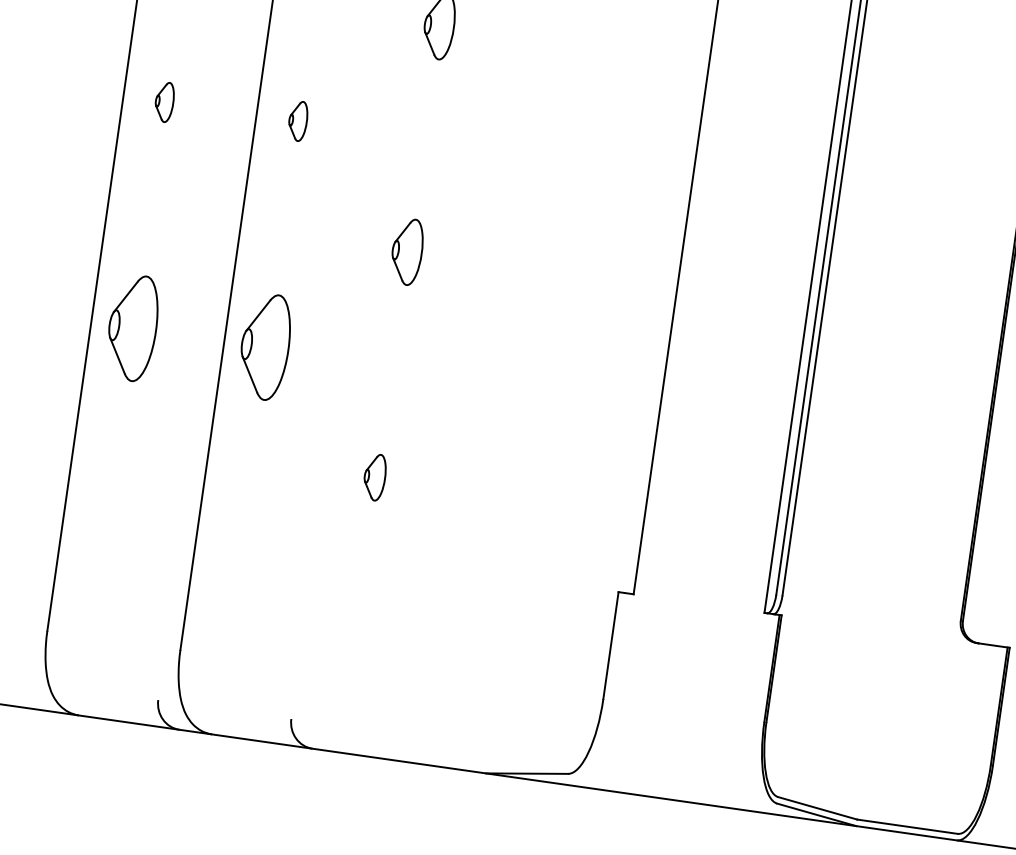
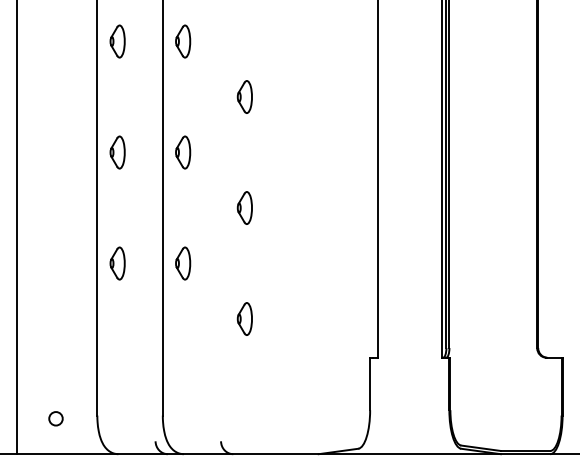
part: (164, 102) -> (117, 152), size x1.67
part: (298, 121) -> (183, 152), size x1.67
part: (132, 327) -> (117, 263), size x0.62
part: (266, 346) -> (183, 263), size x0.62
part: (374, 476) -> (244, 318), size x1.43

